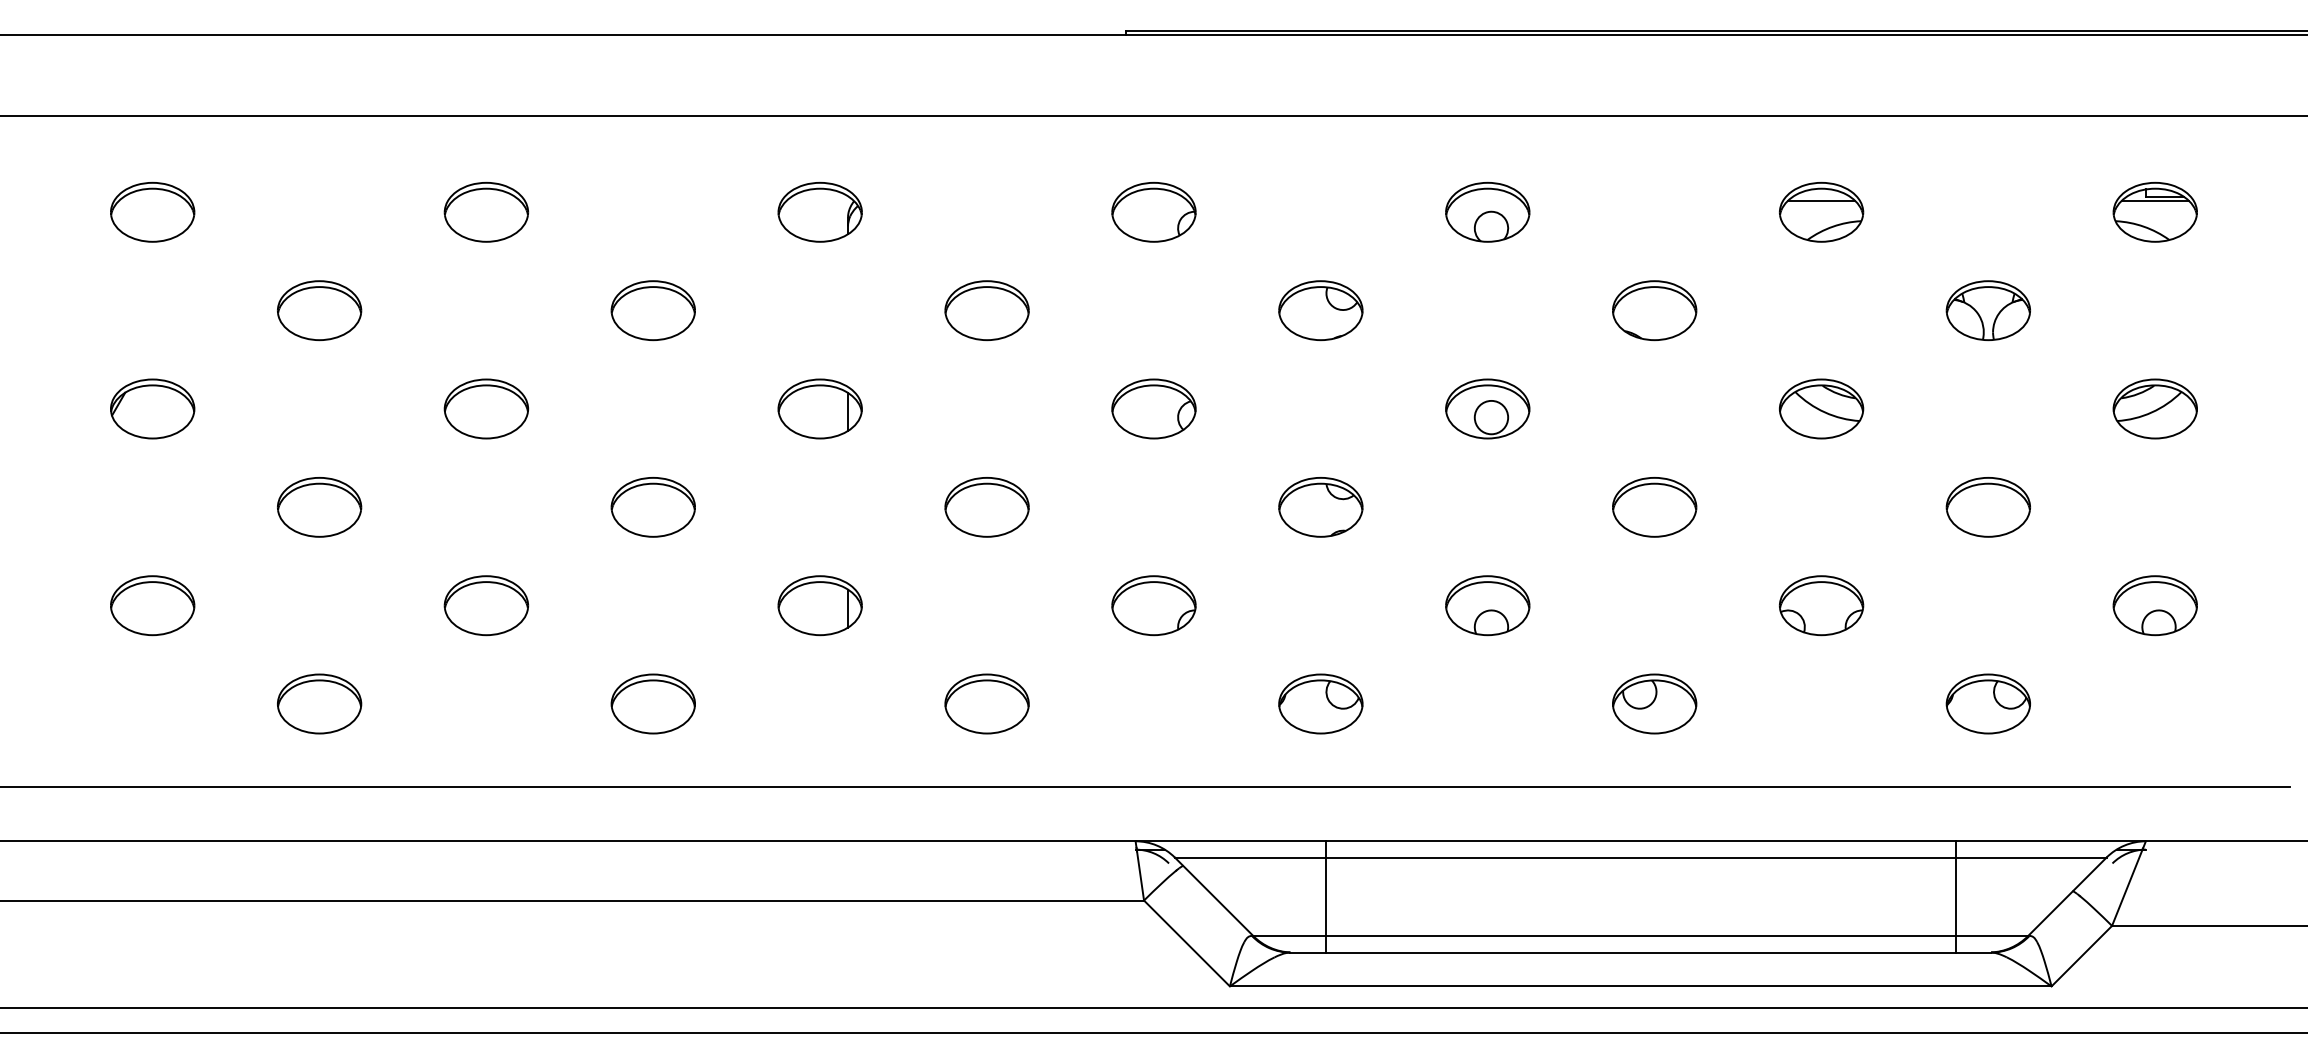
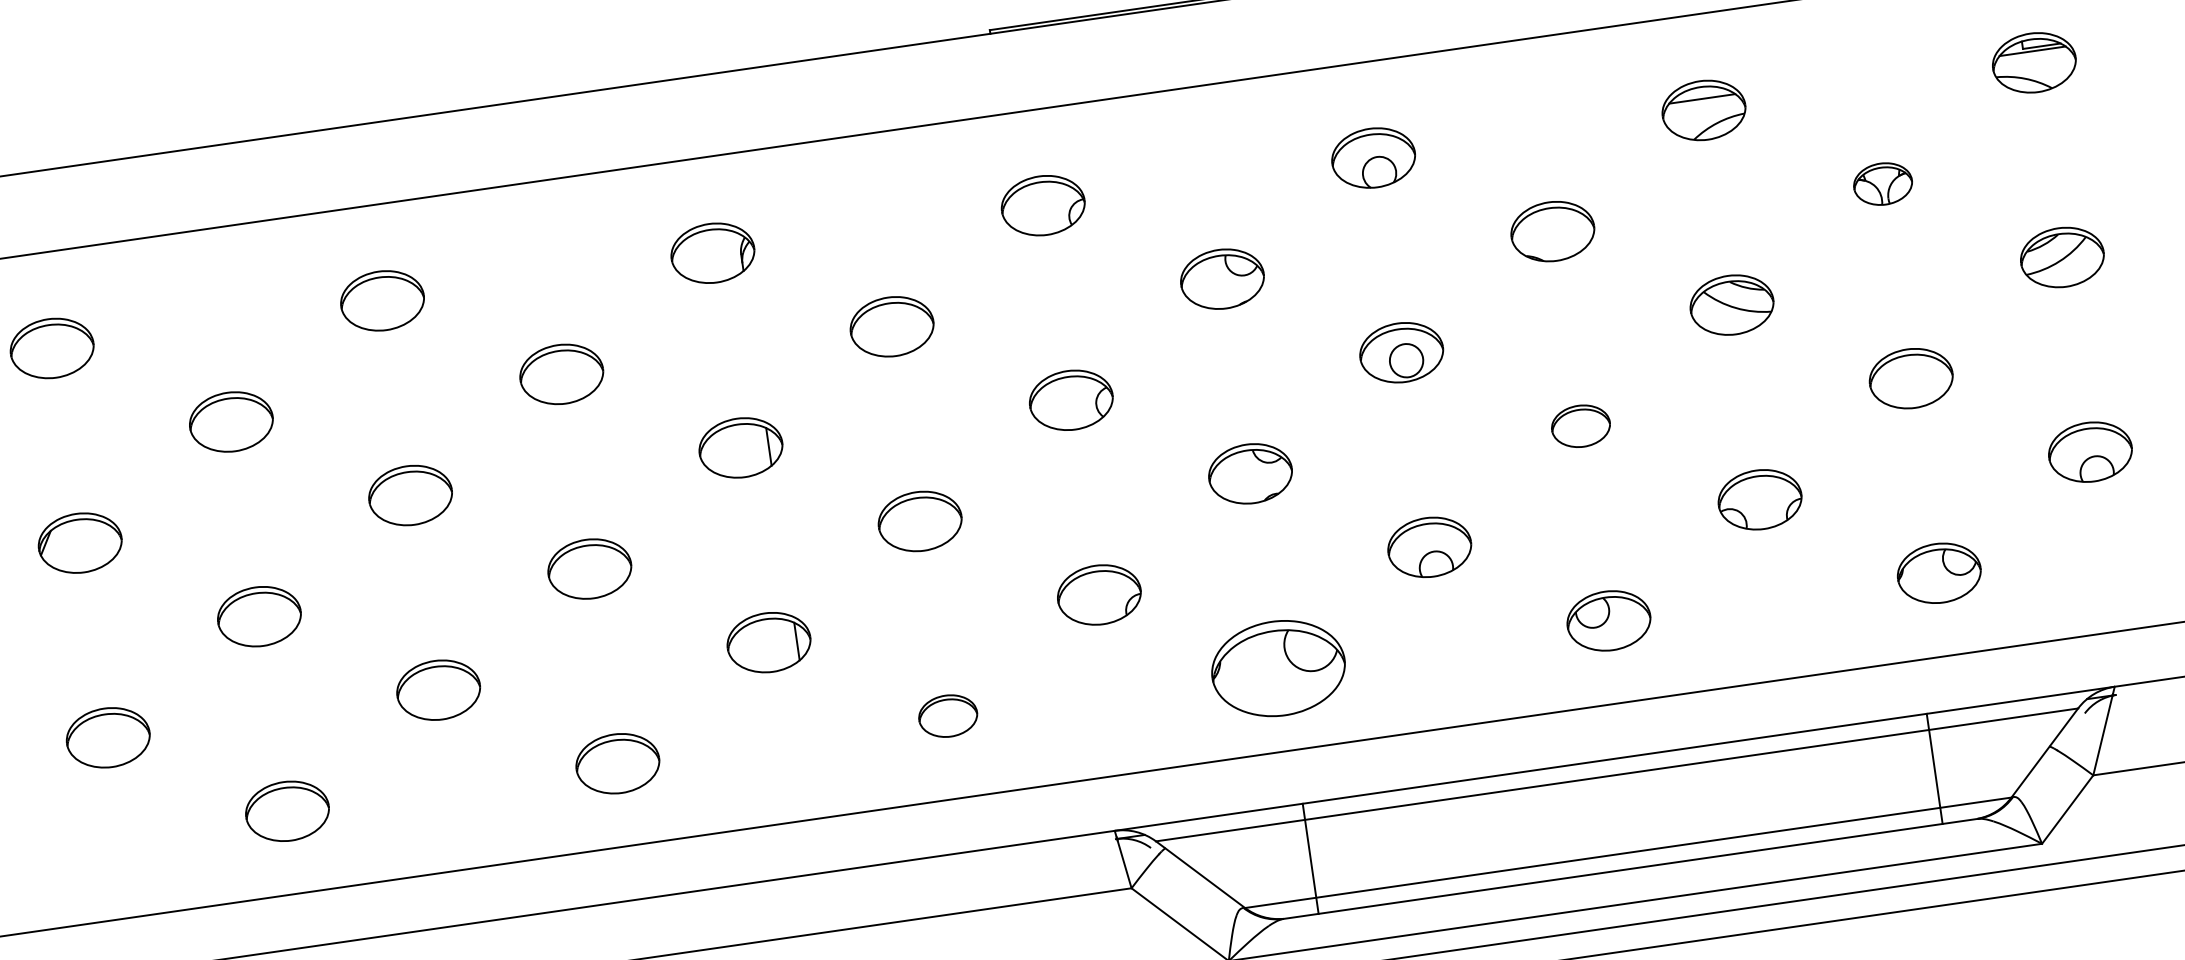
part: (1987, 310) -> (1882, 183), size x0.7
part: (1654, 507) -> (1580, 426), size x0.7
part: (986, 703) -> (947, 715), size x0.7
part: (1320, 703) -> (1278, 668), size x1.6

